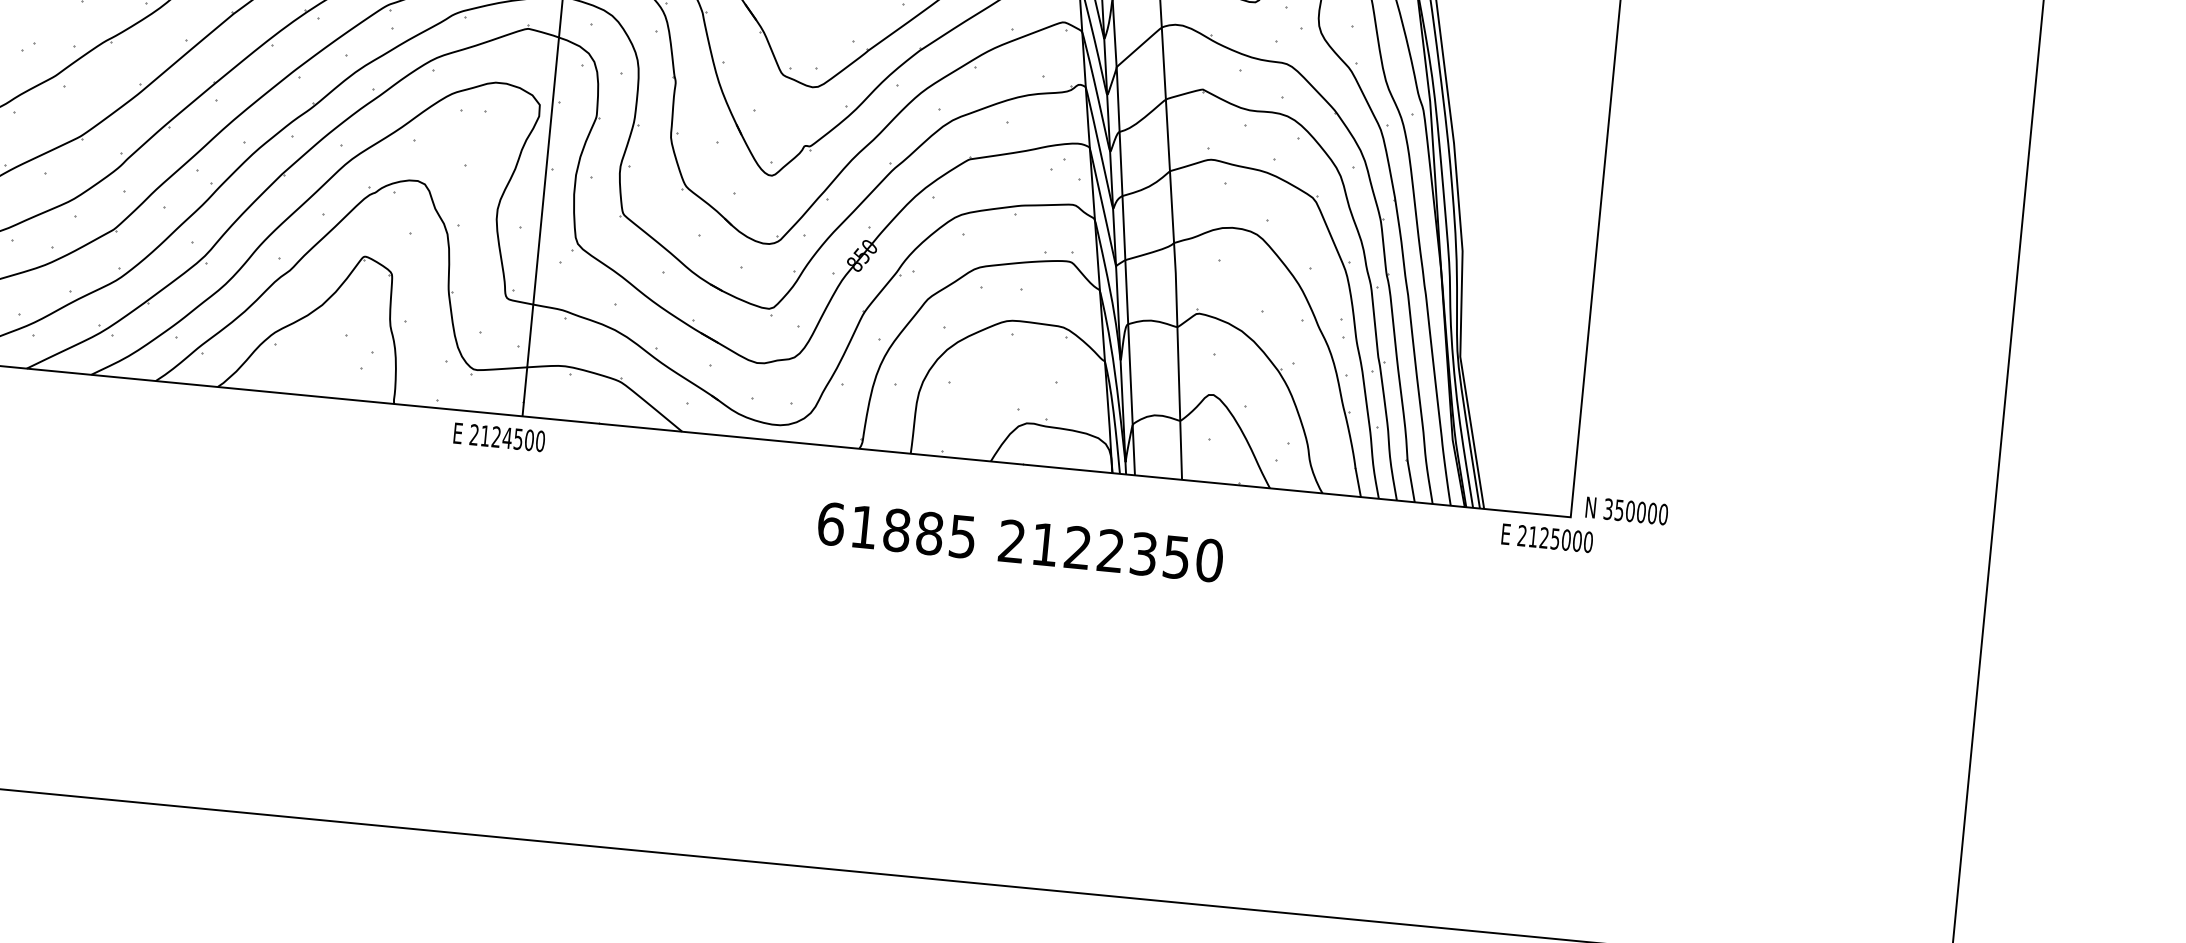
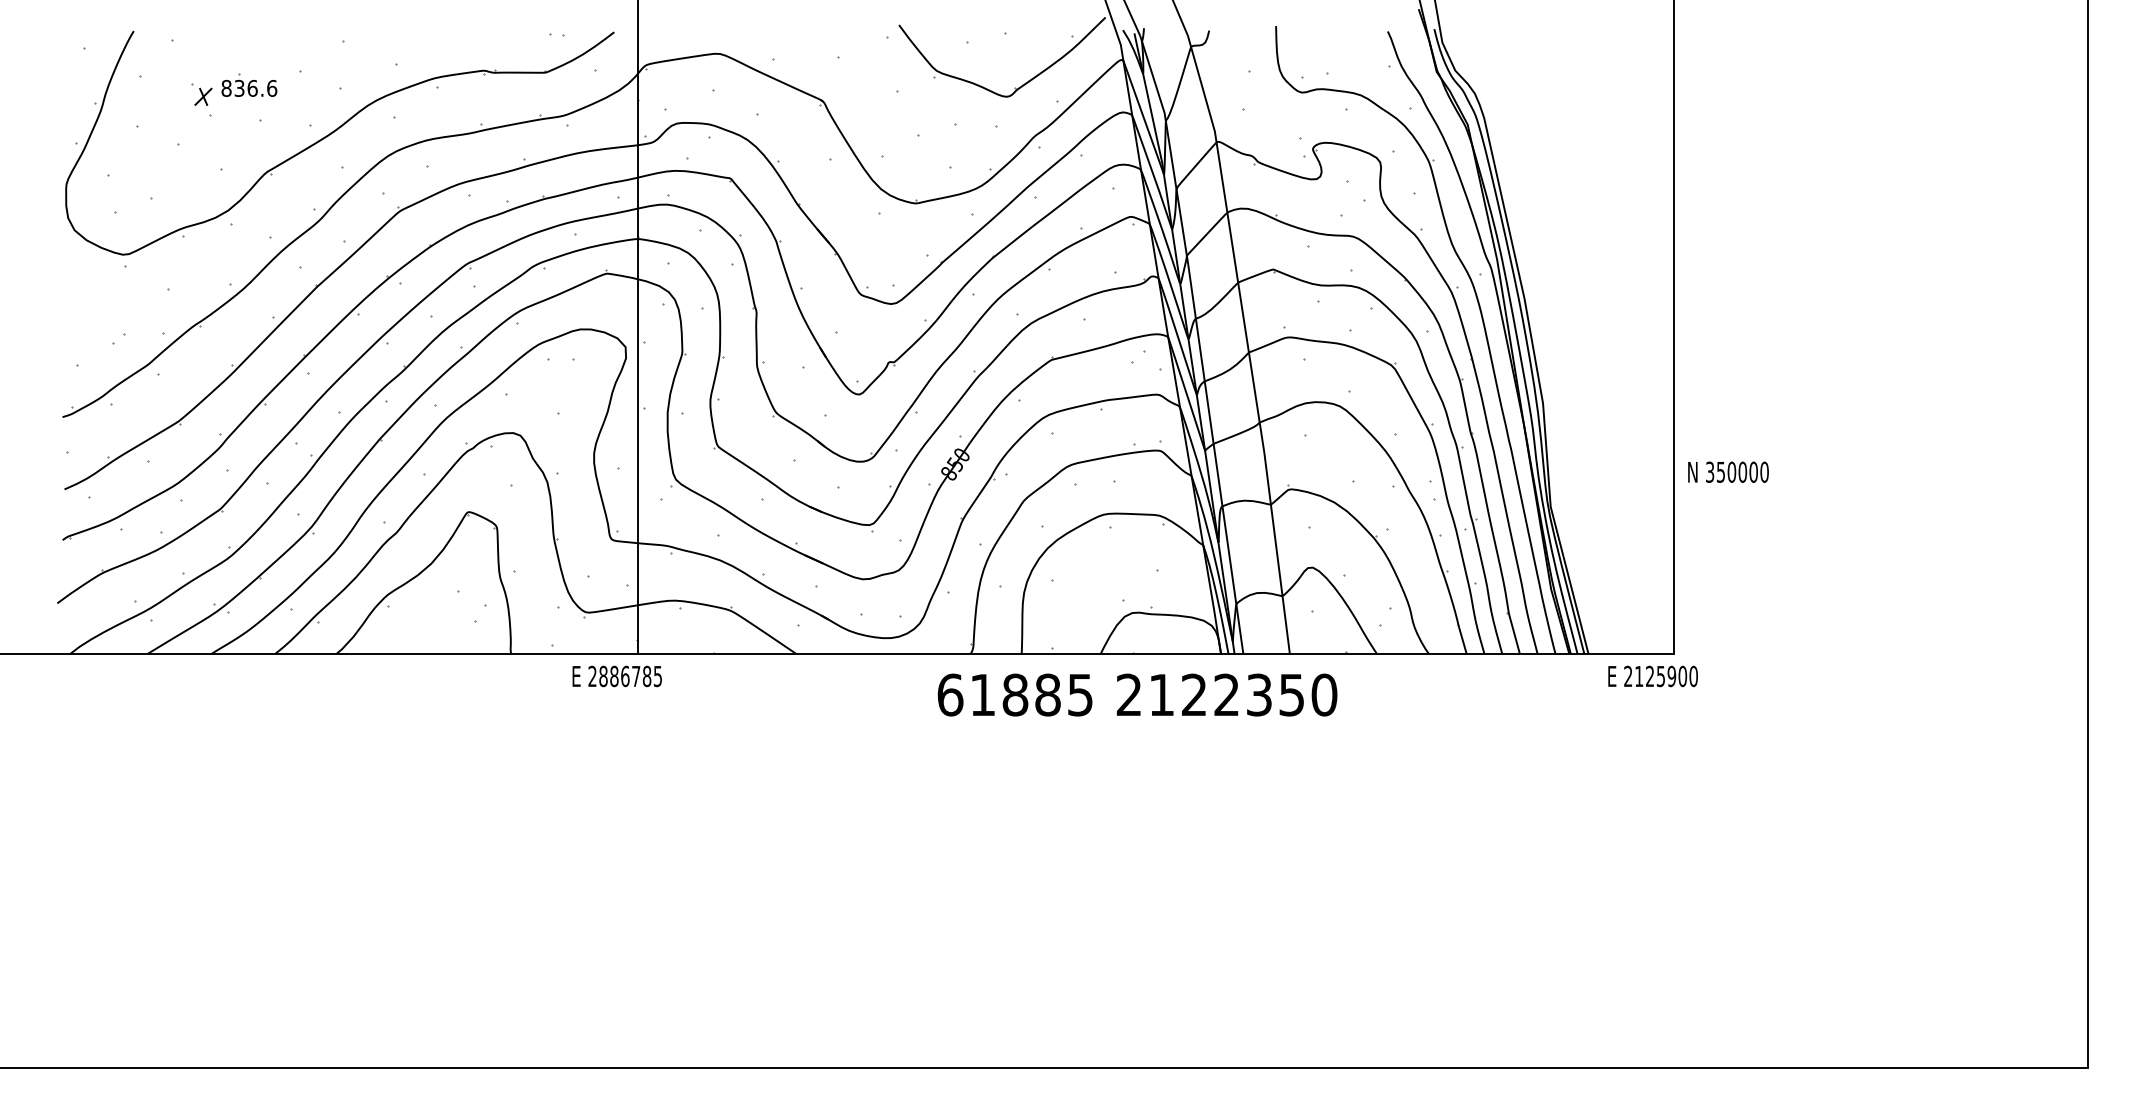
text: (512, 438) -> (630, 676), 2124500 -> 2886785
text: (1627, 510) -> (1728, 471), moved
text: (1565, 540) -> (1671, 676), 2125000 -> 2125900
text: (1020, 541) -> (1137, 694), moved

